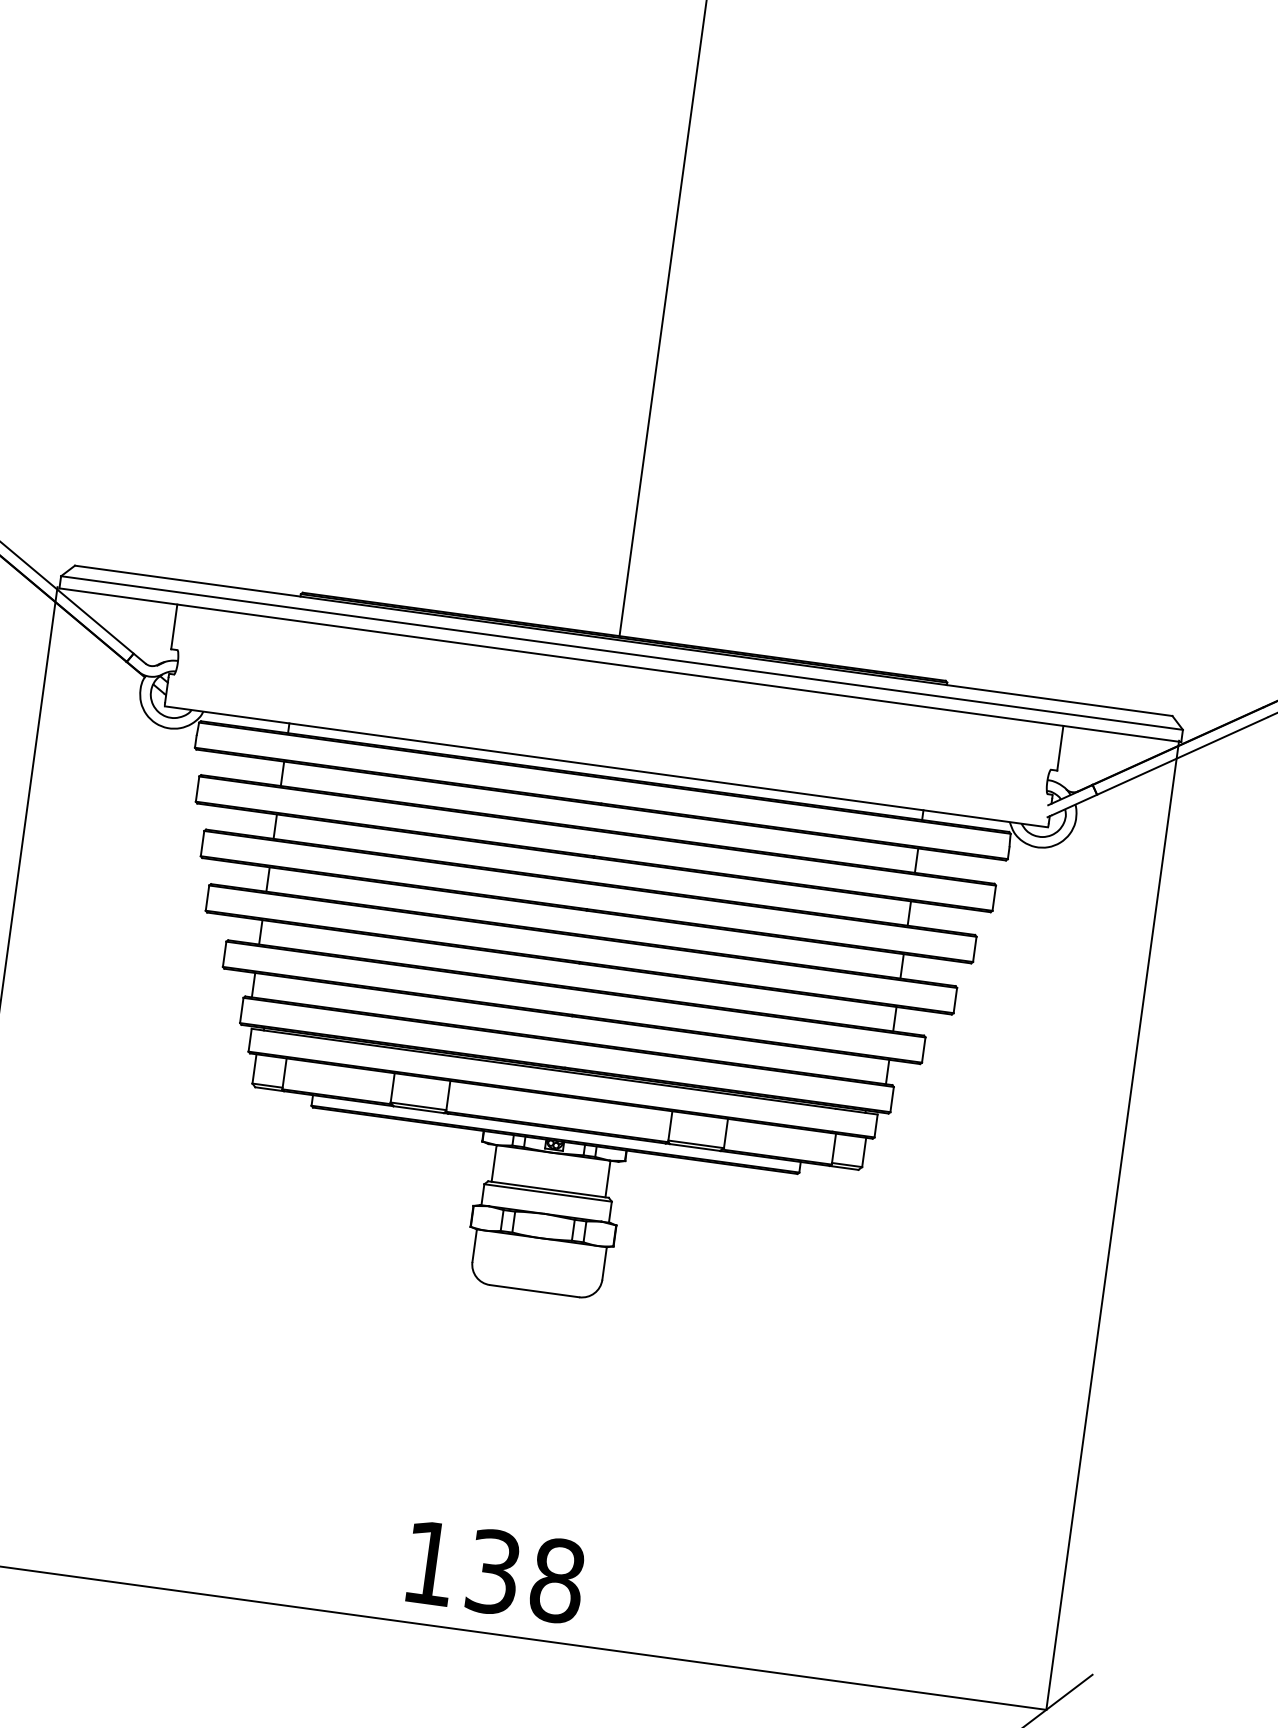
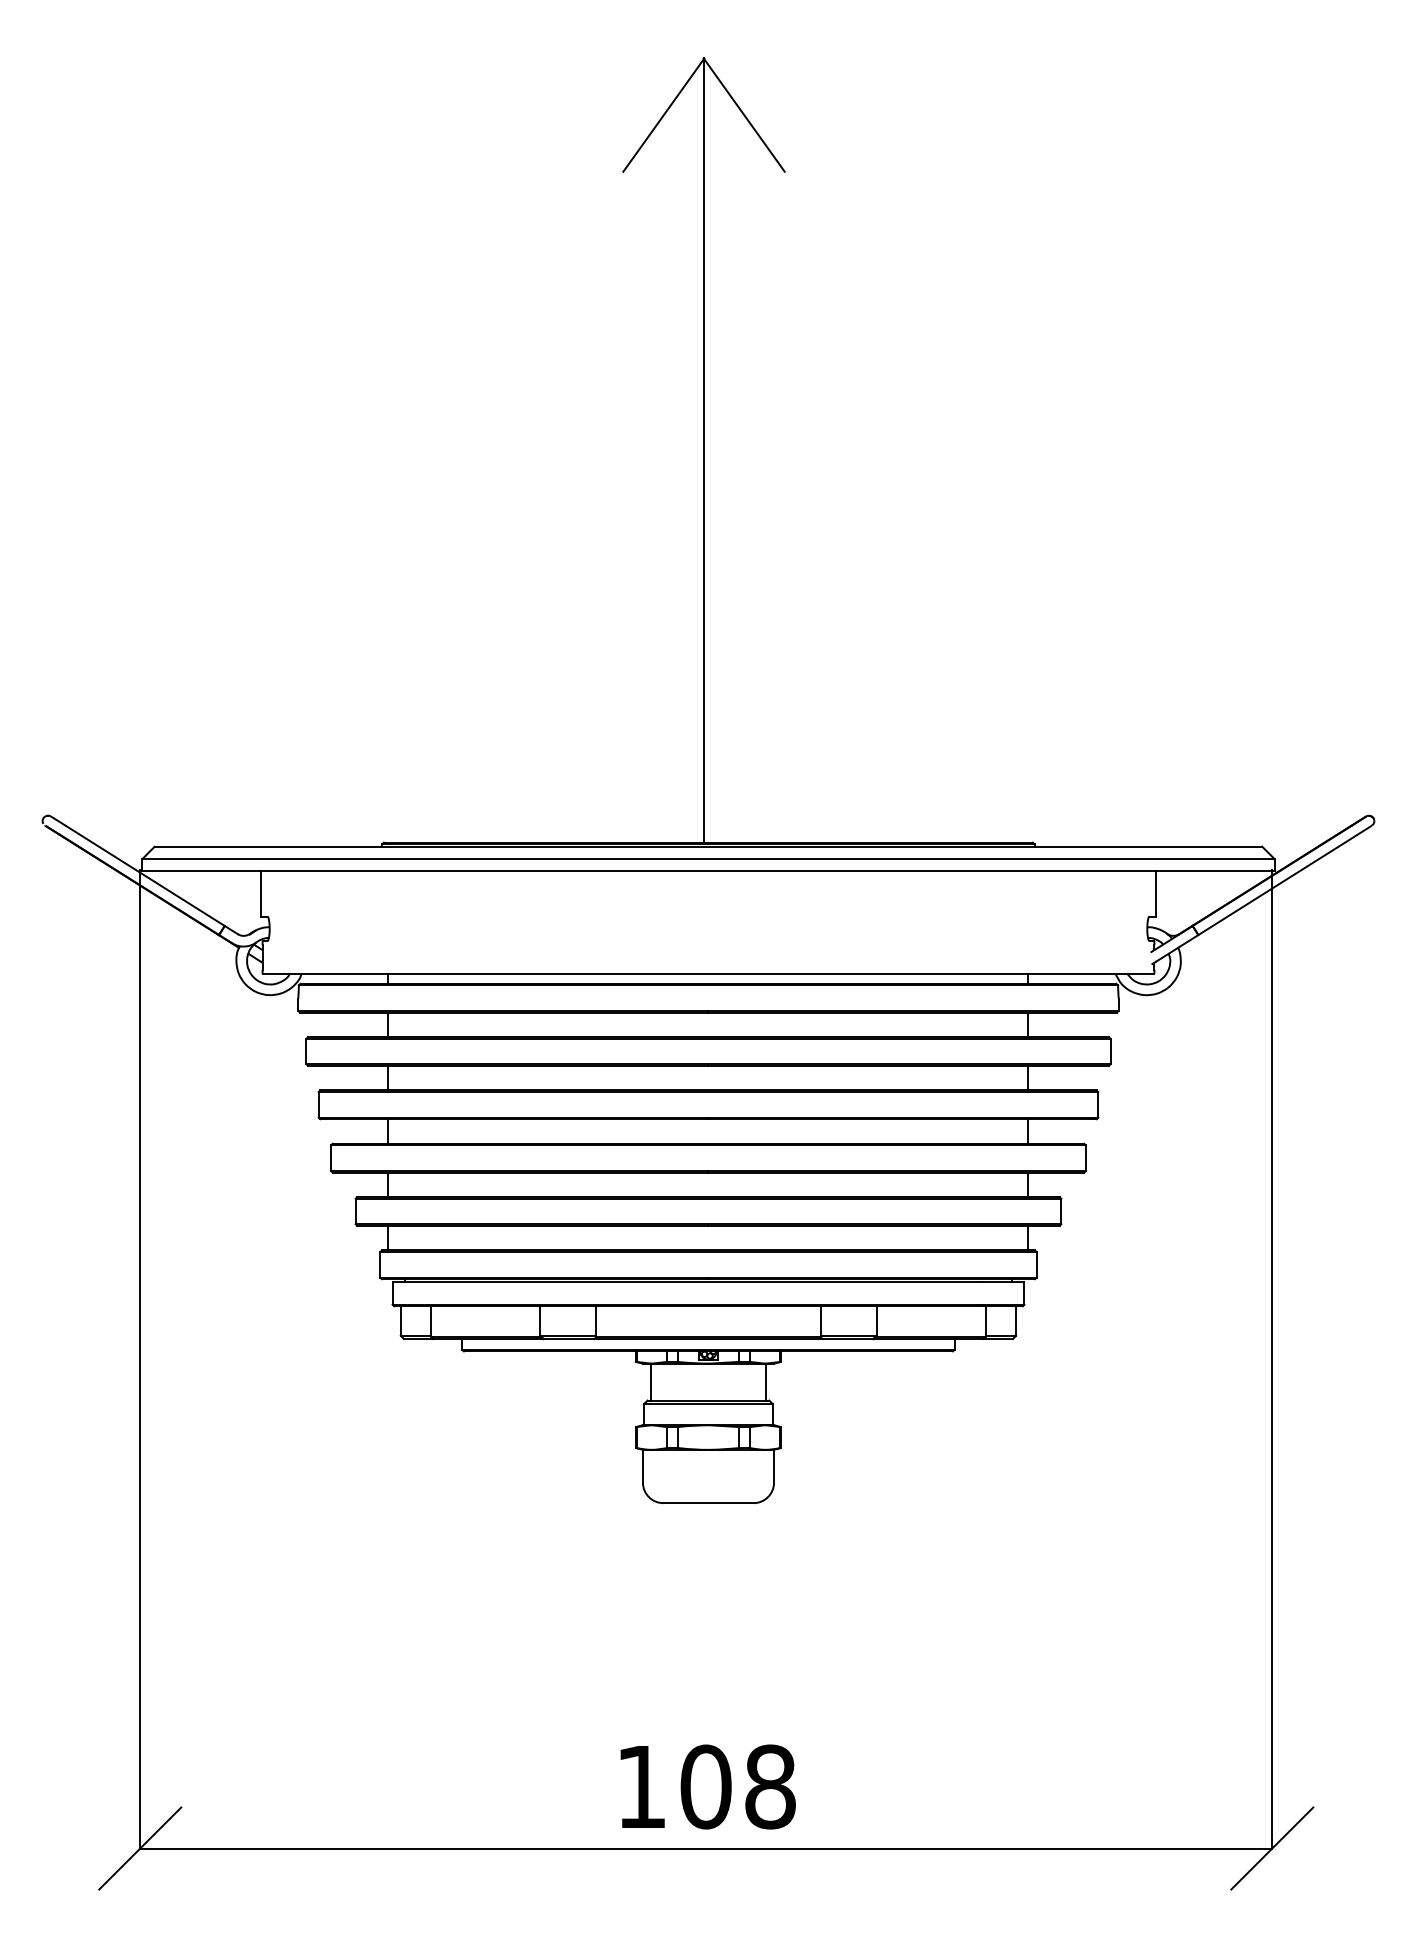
text: (493, 1571) -> (705, 1786), 138 -> 108

